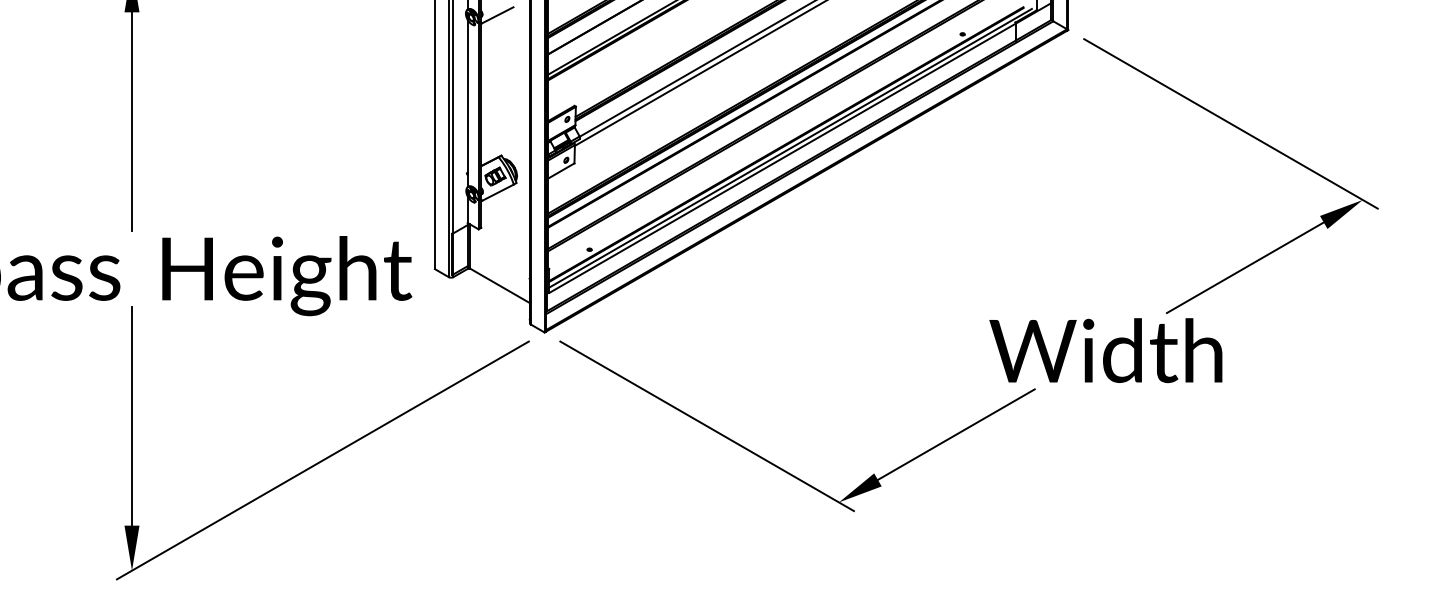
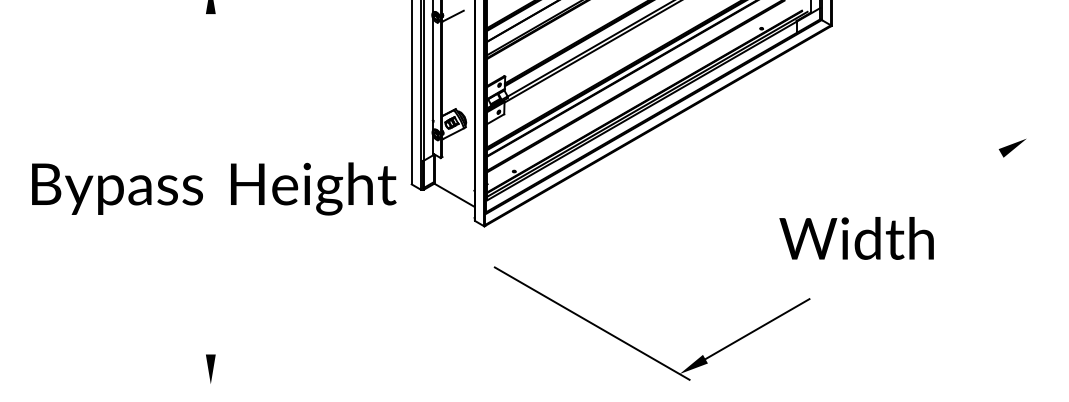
line: (131, 121) -> (210, 86), removed
line: (1230, 123) -> (939, 87), removed
line: (1245, 267) -> (949, 183), removed
line: (131, 415) -> (210, 281), removed
line: (321, 460) -> (336, 311), removed
part: (778, 465) -> (639, 349), moved

